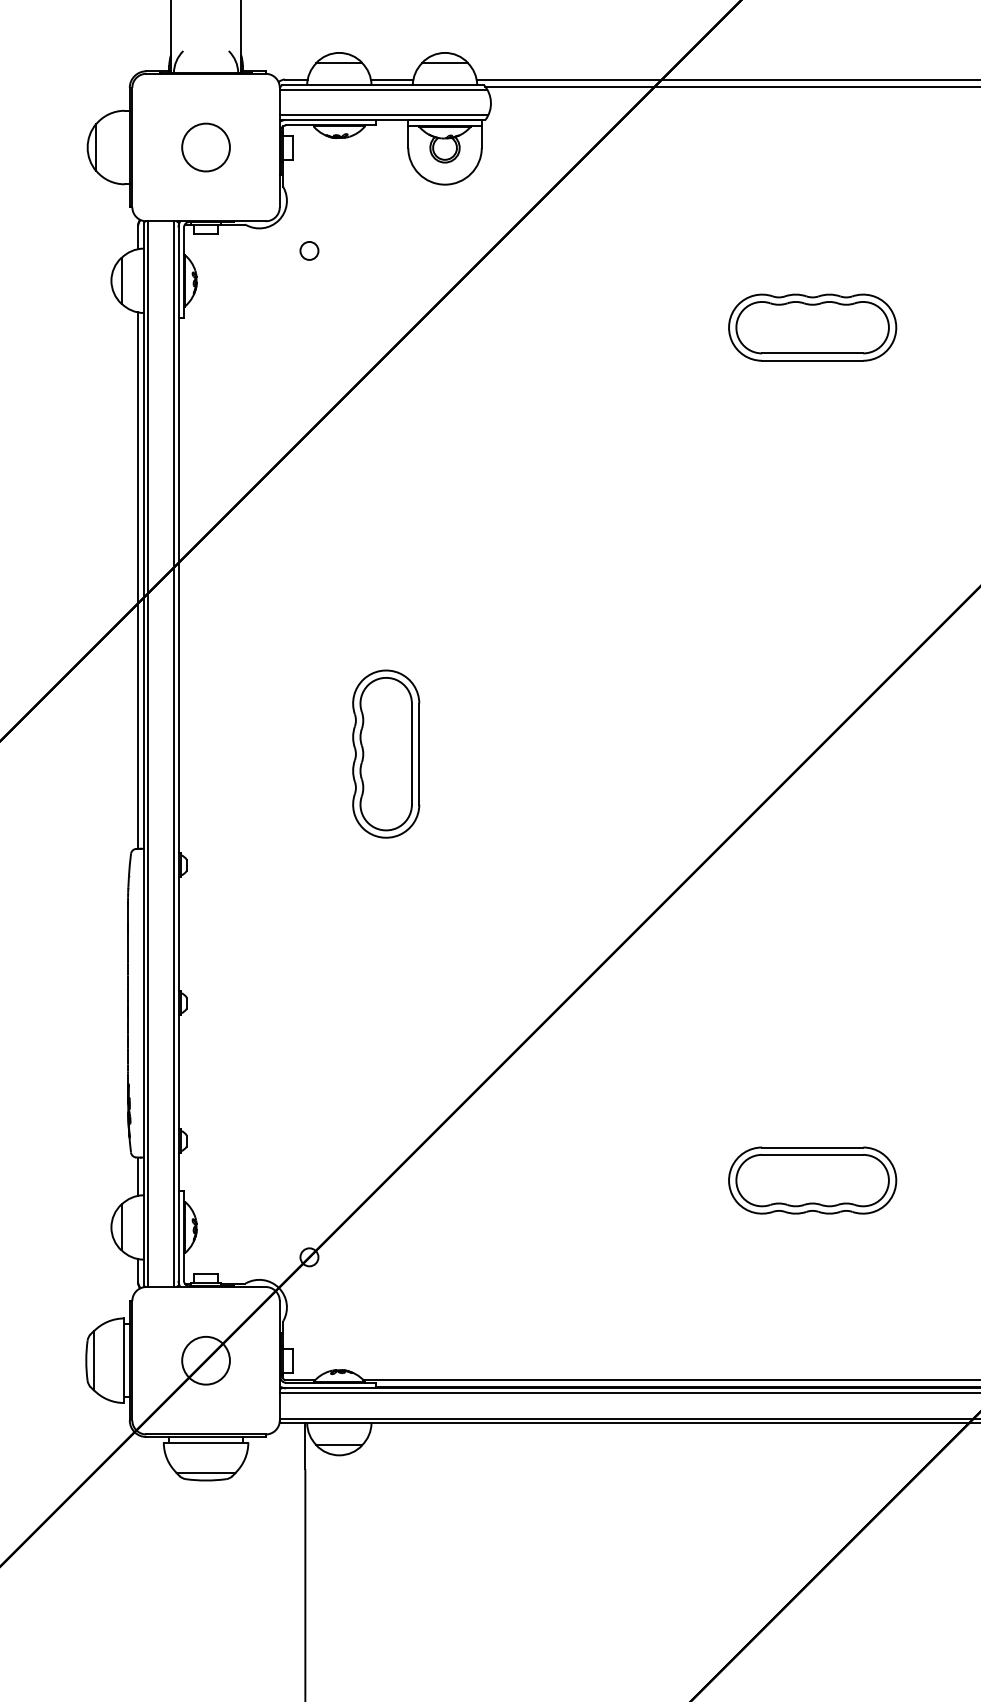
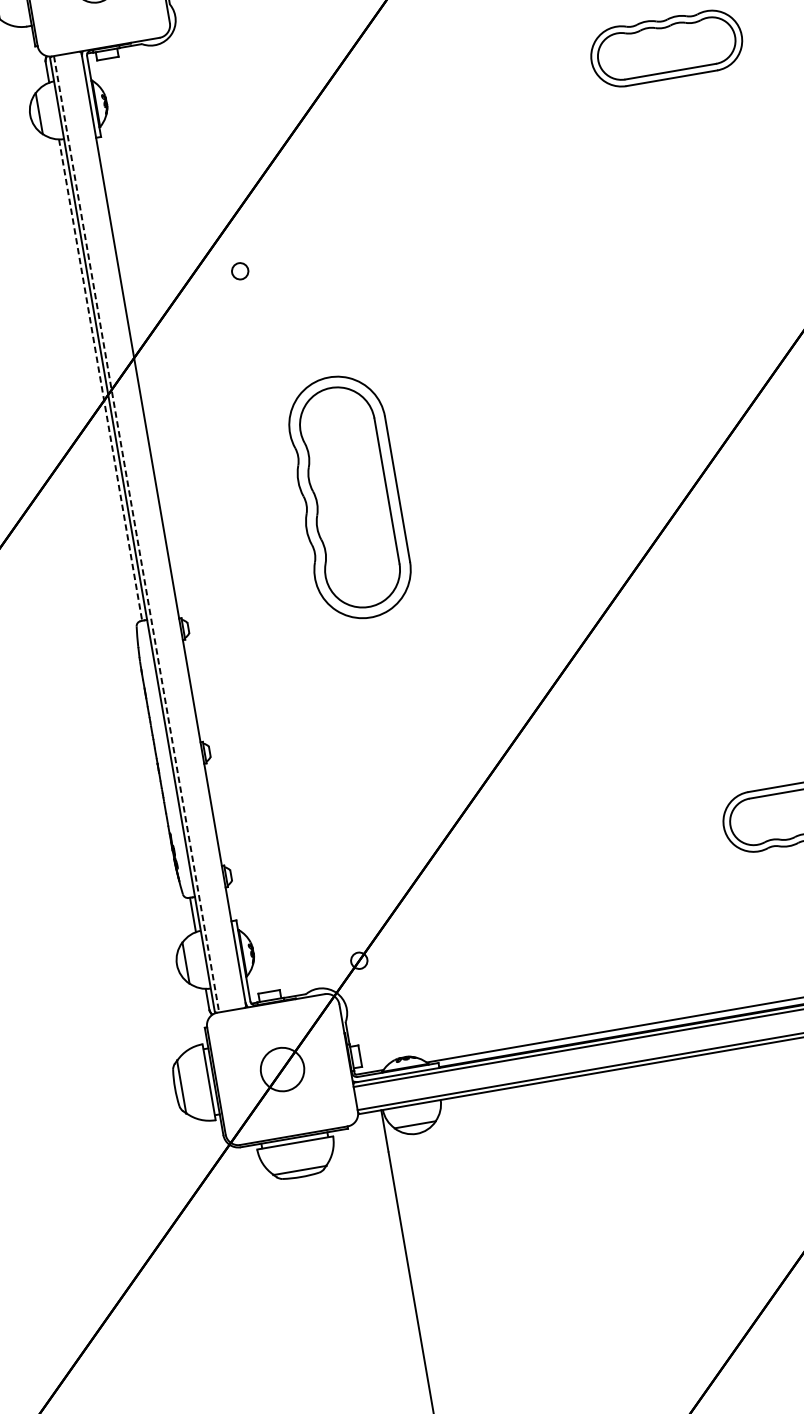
circle: (309, 250) -> (240, 270), moved
line: (138, 581) -> (101, 380), solid -> dashed
part: (386, 753) -> (350, 496), size x1.6
line: (148, 754) -> (136, 534), solid -> dashed
line: (173, 754) -> (159, 530), removed

